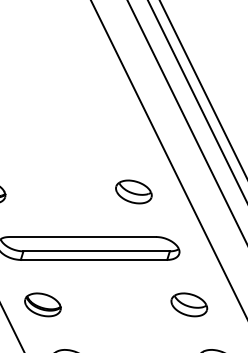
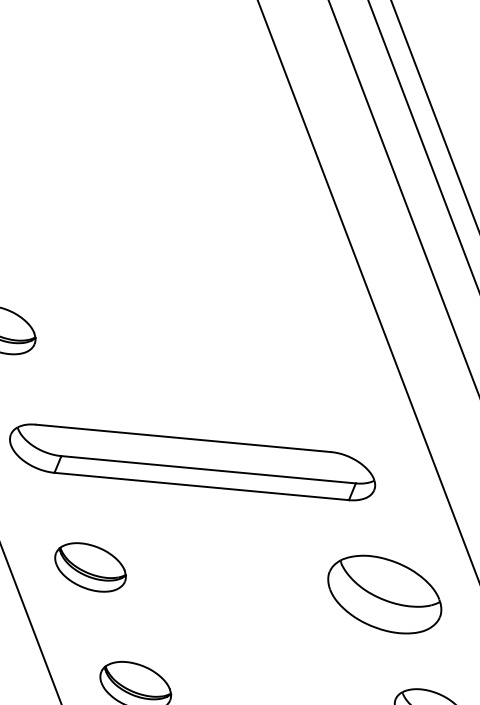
part: (133, 191) -> (293, 356), removed
part: (189, 304) -> (385, 593), size x1.6

